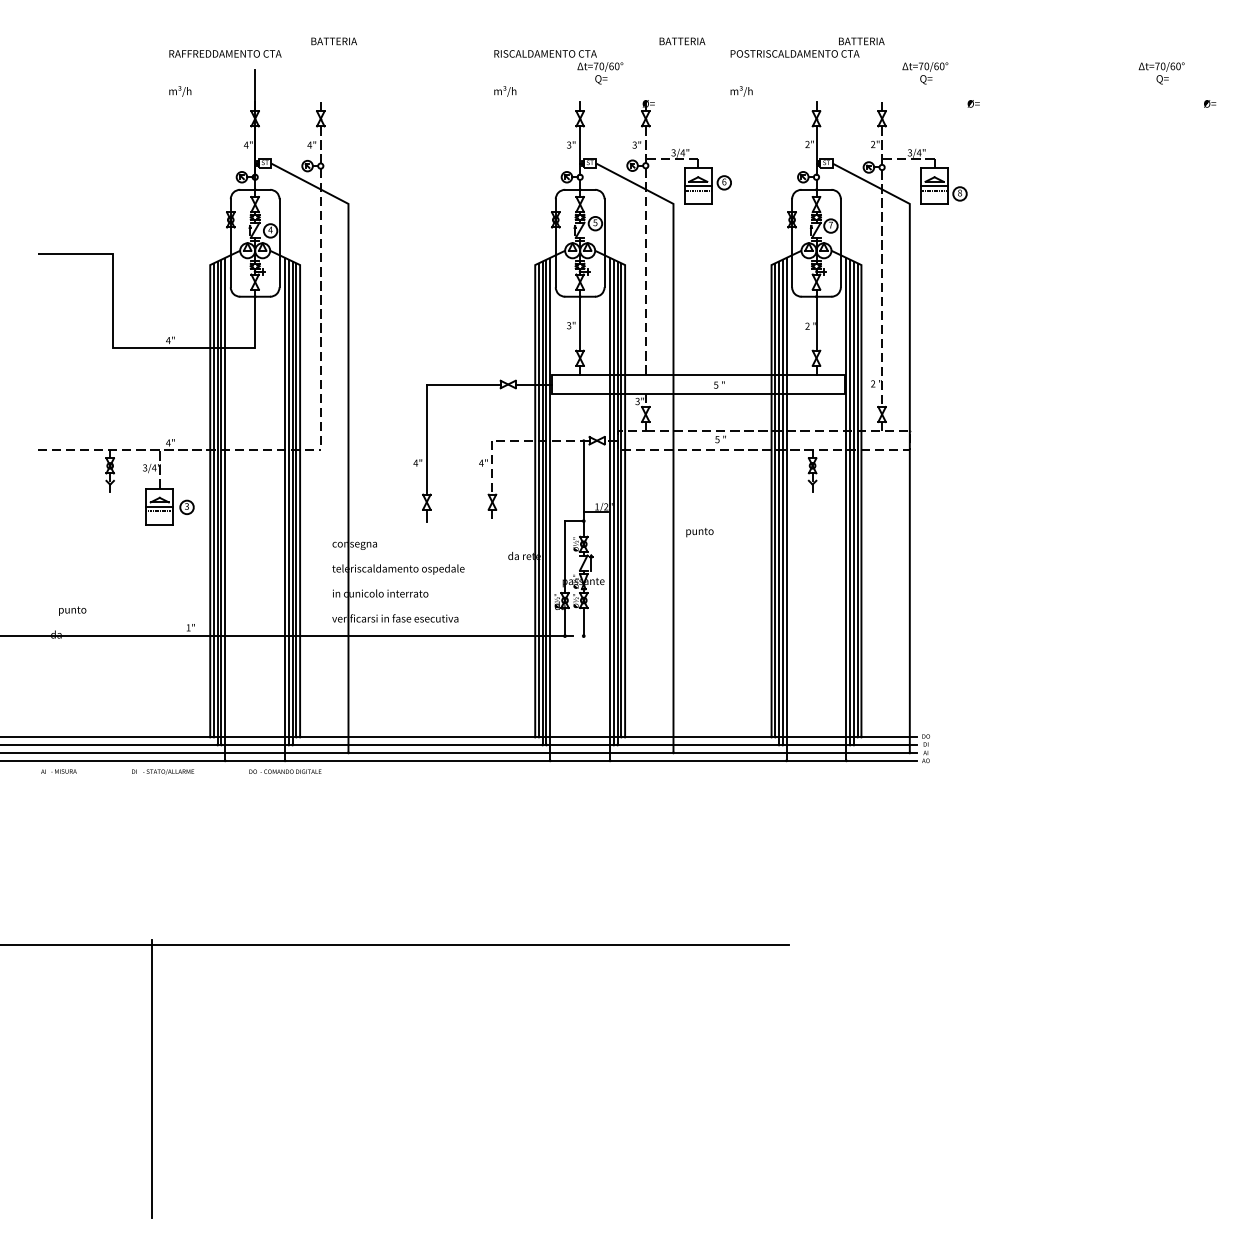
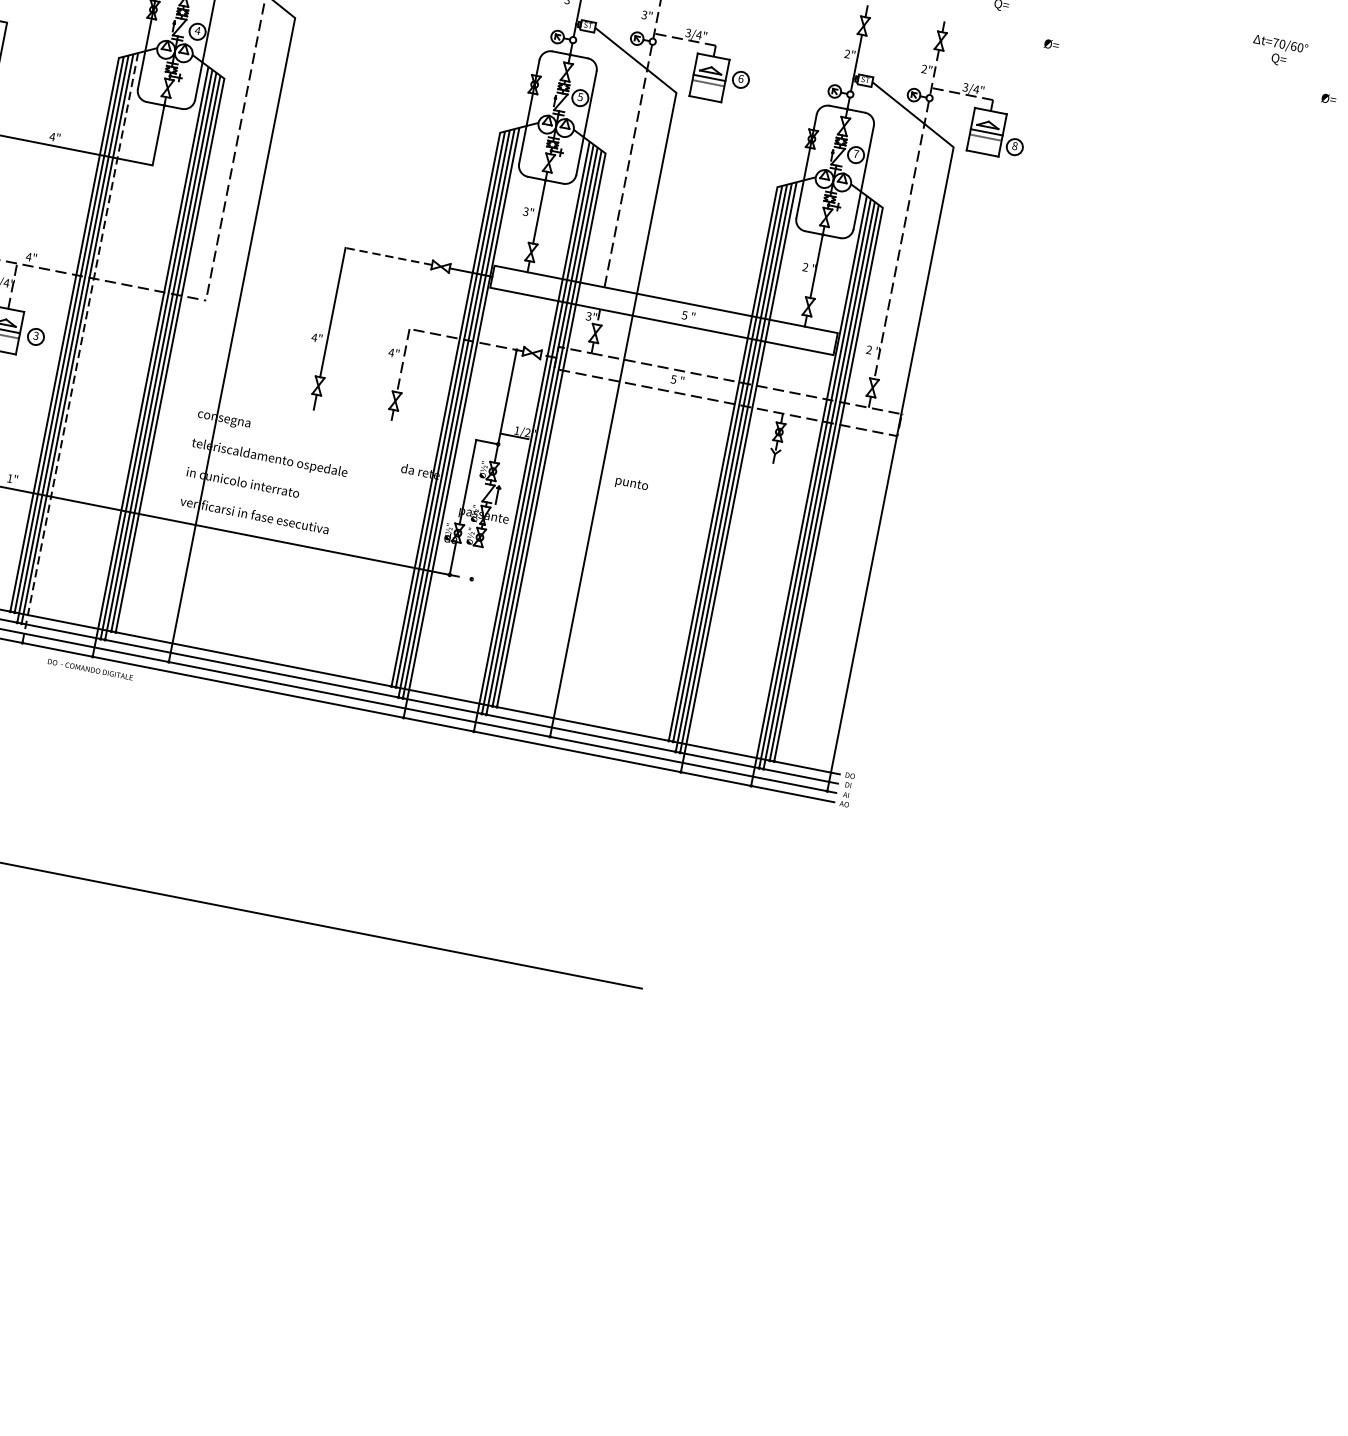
line: (463, 384) -> (388, 256), solid -> dashed
line: (225, 509) -> (80, 348), solid -> dashed
line: (583, 622) -> (474, 563), removed

